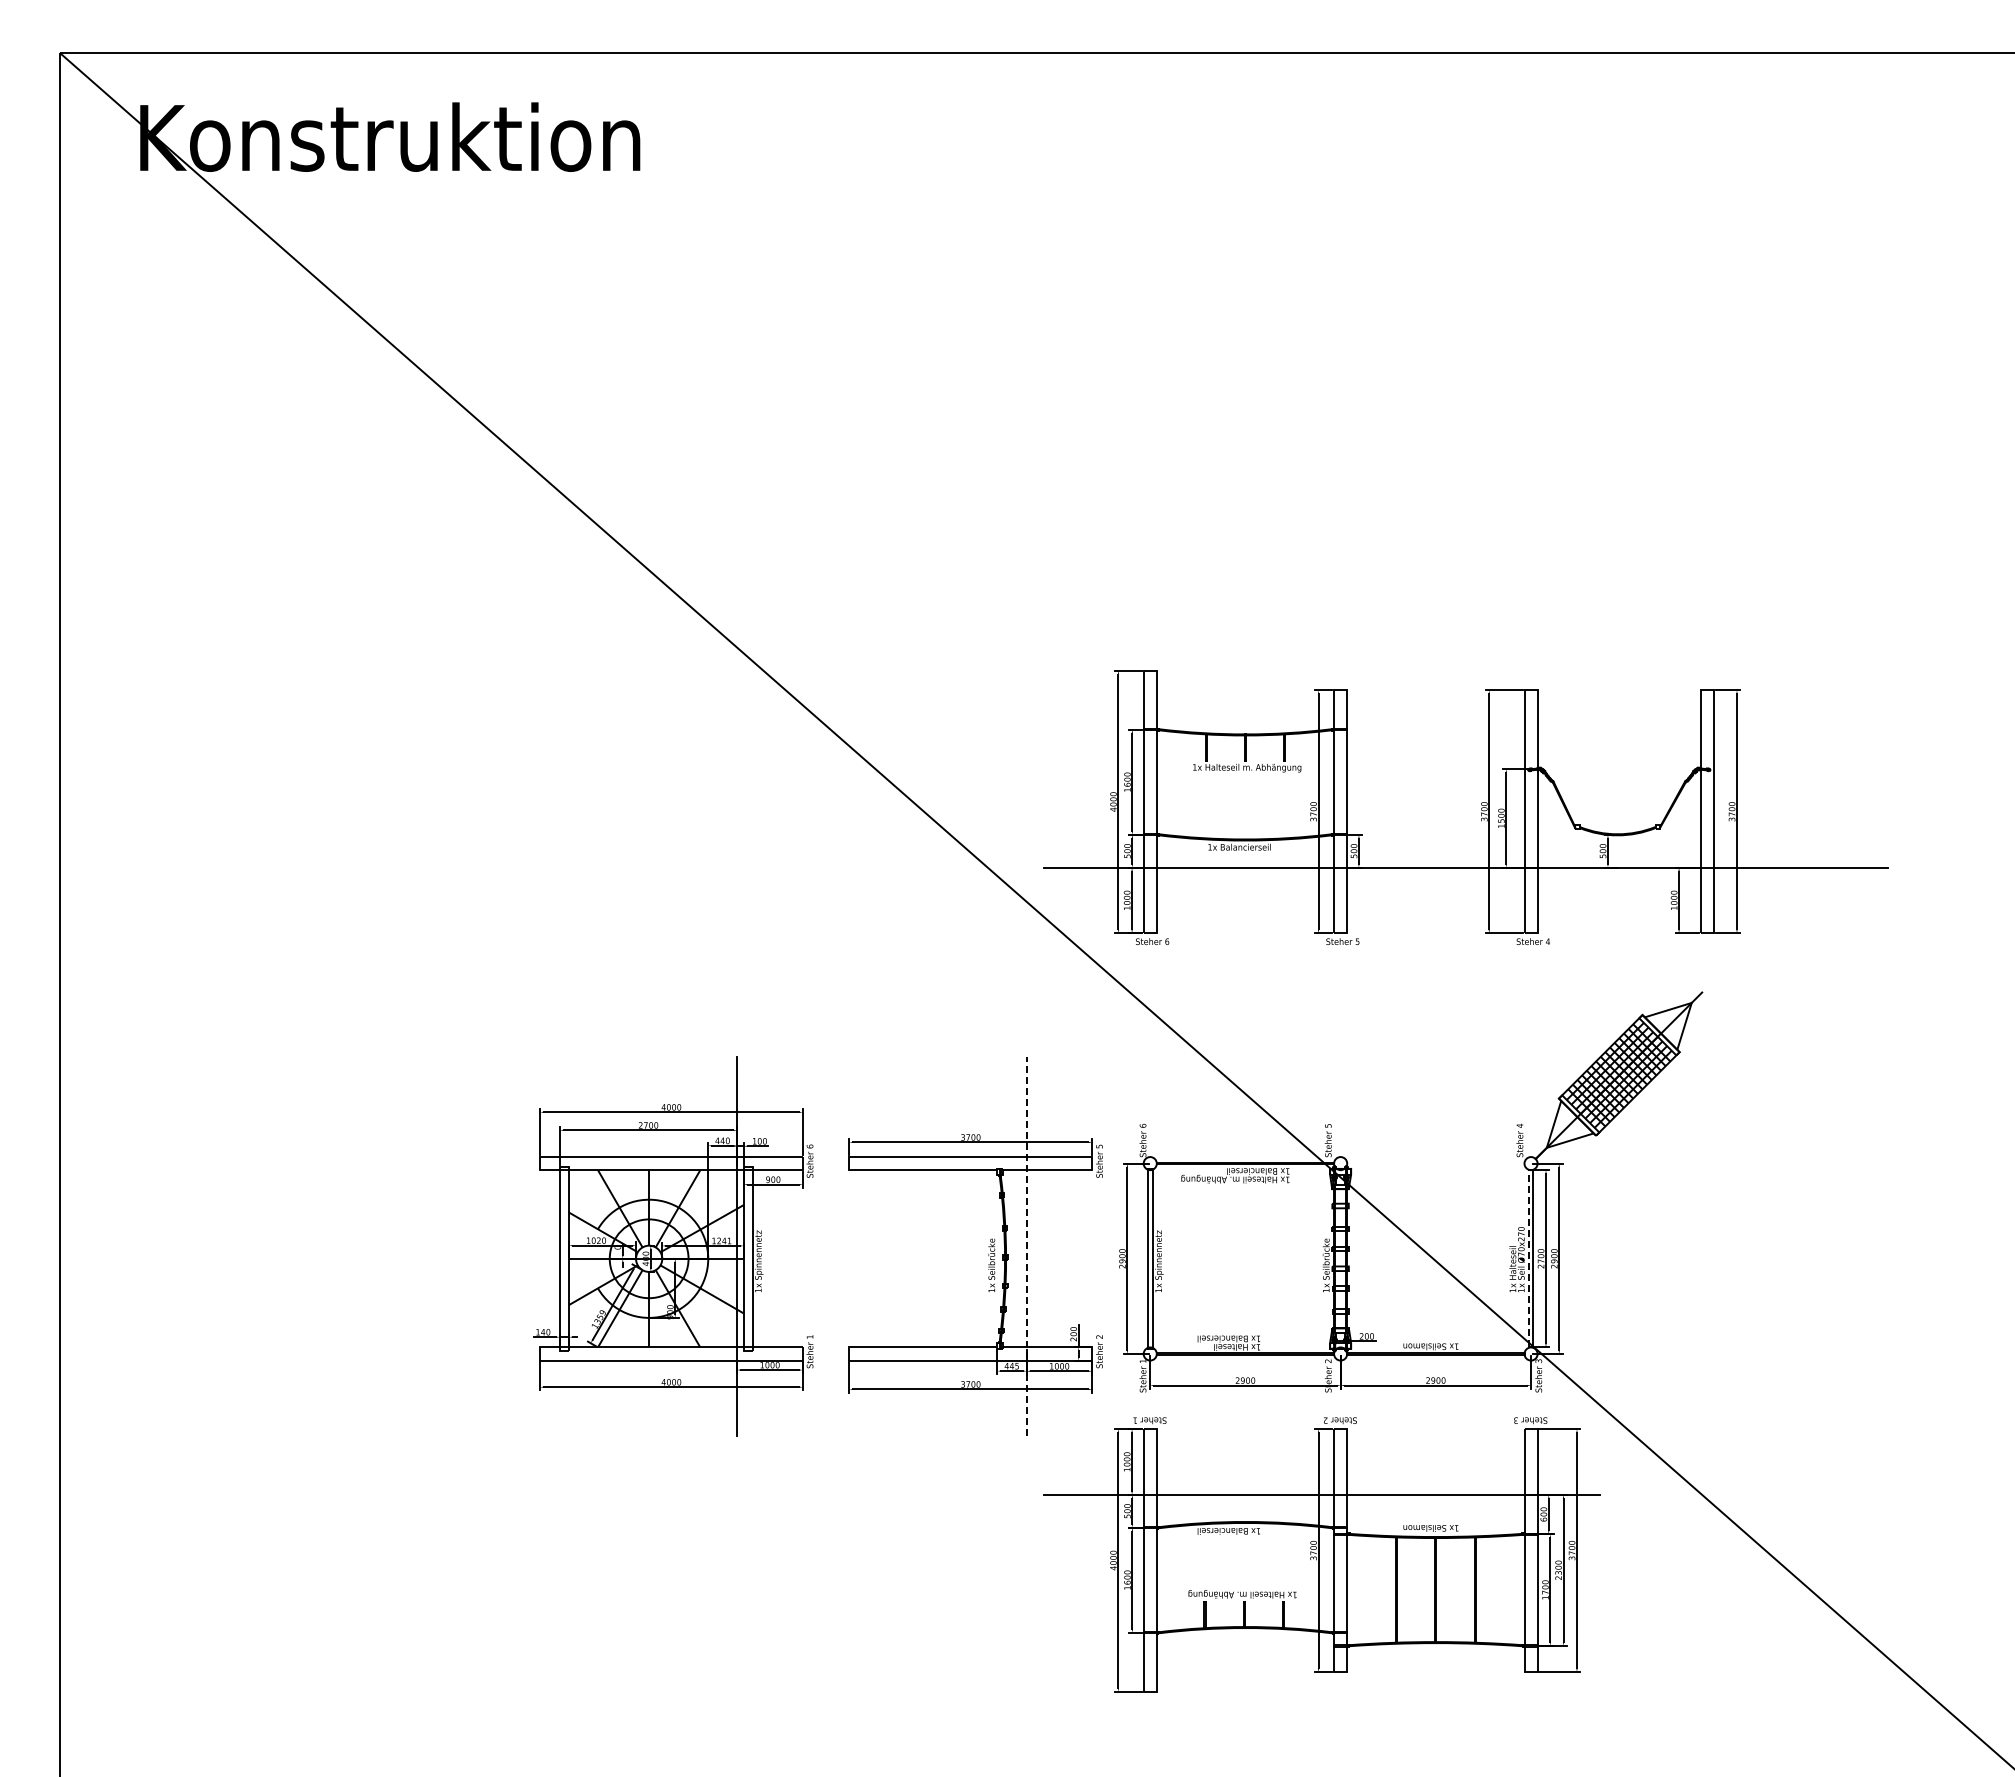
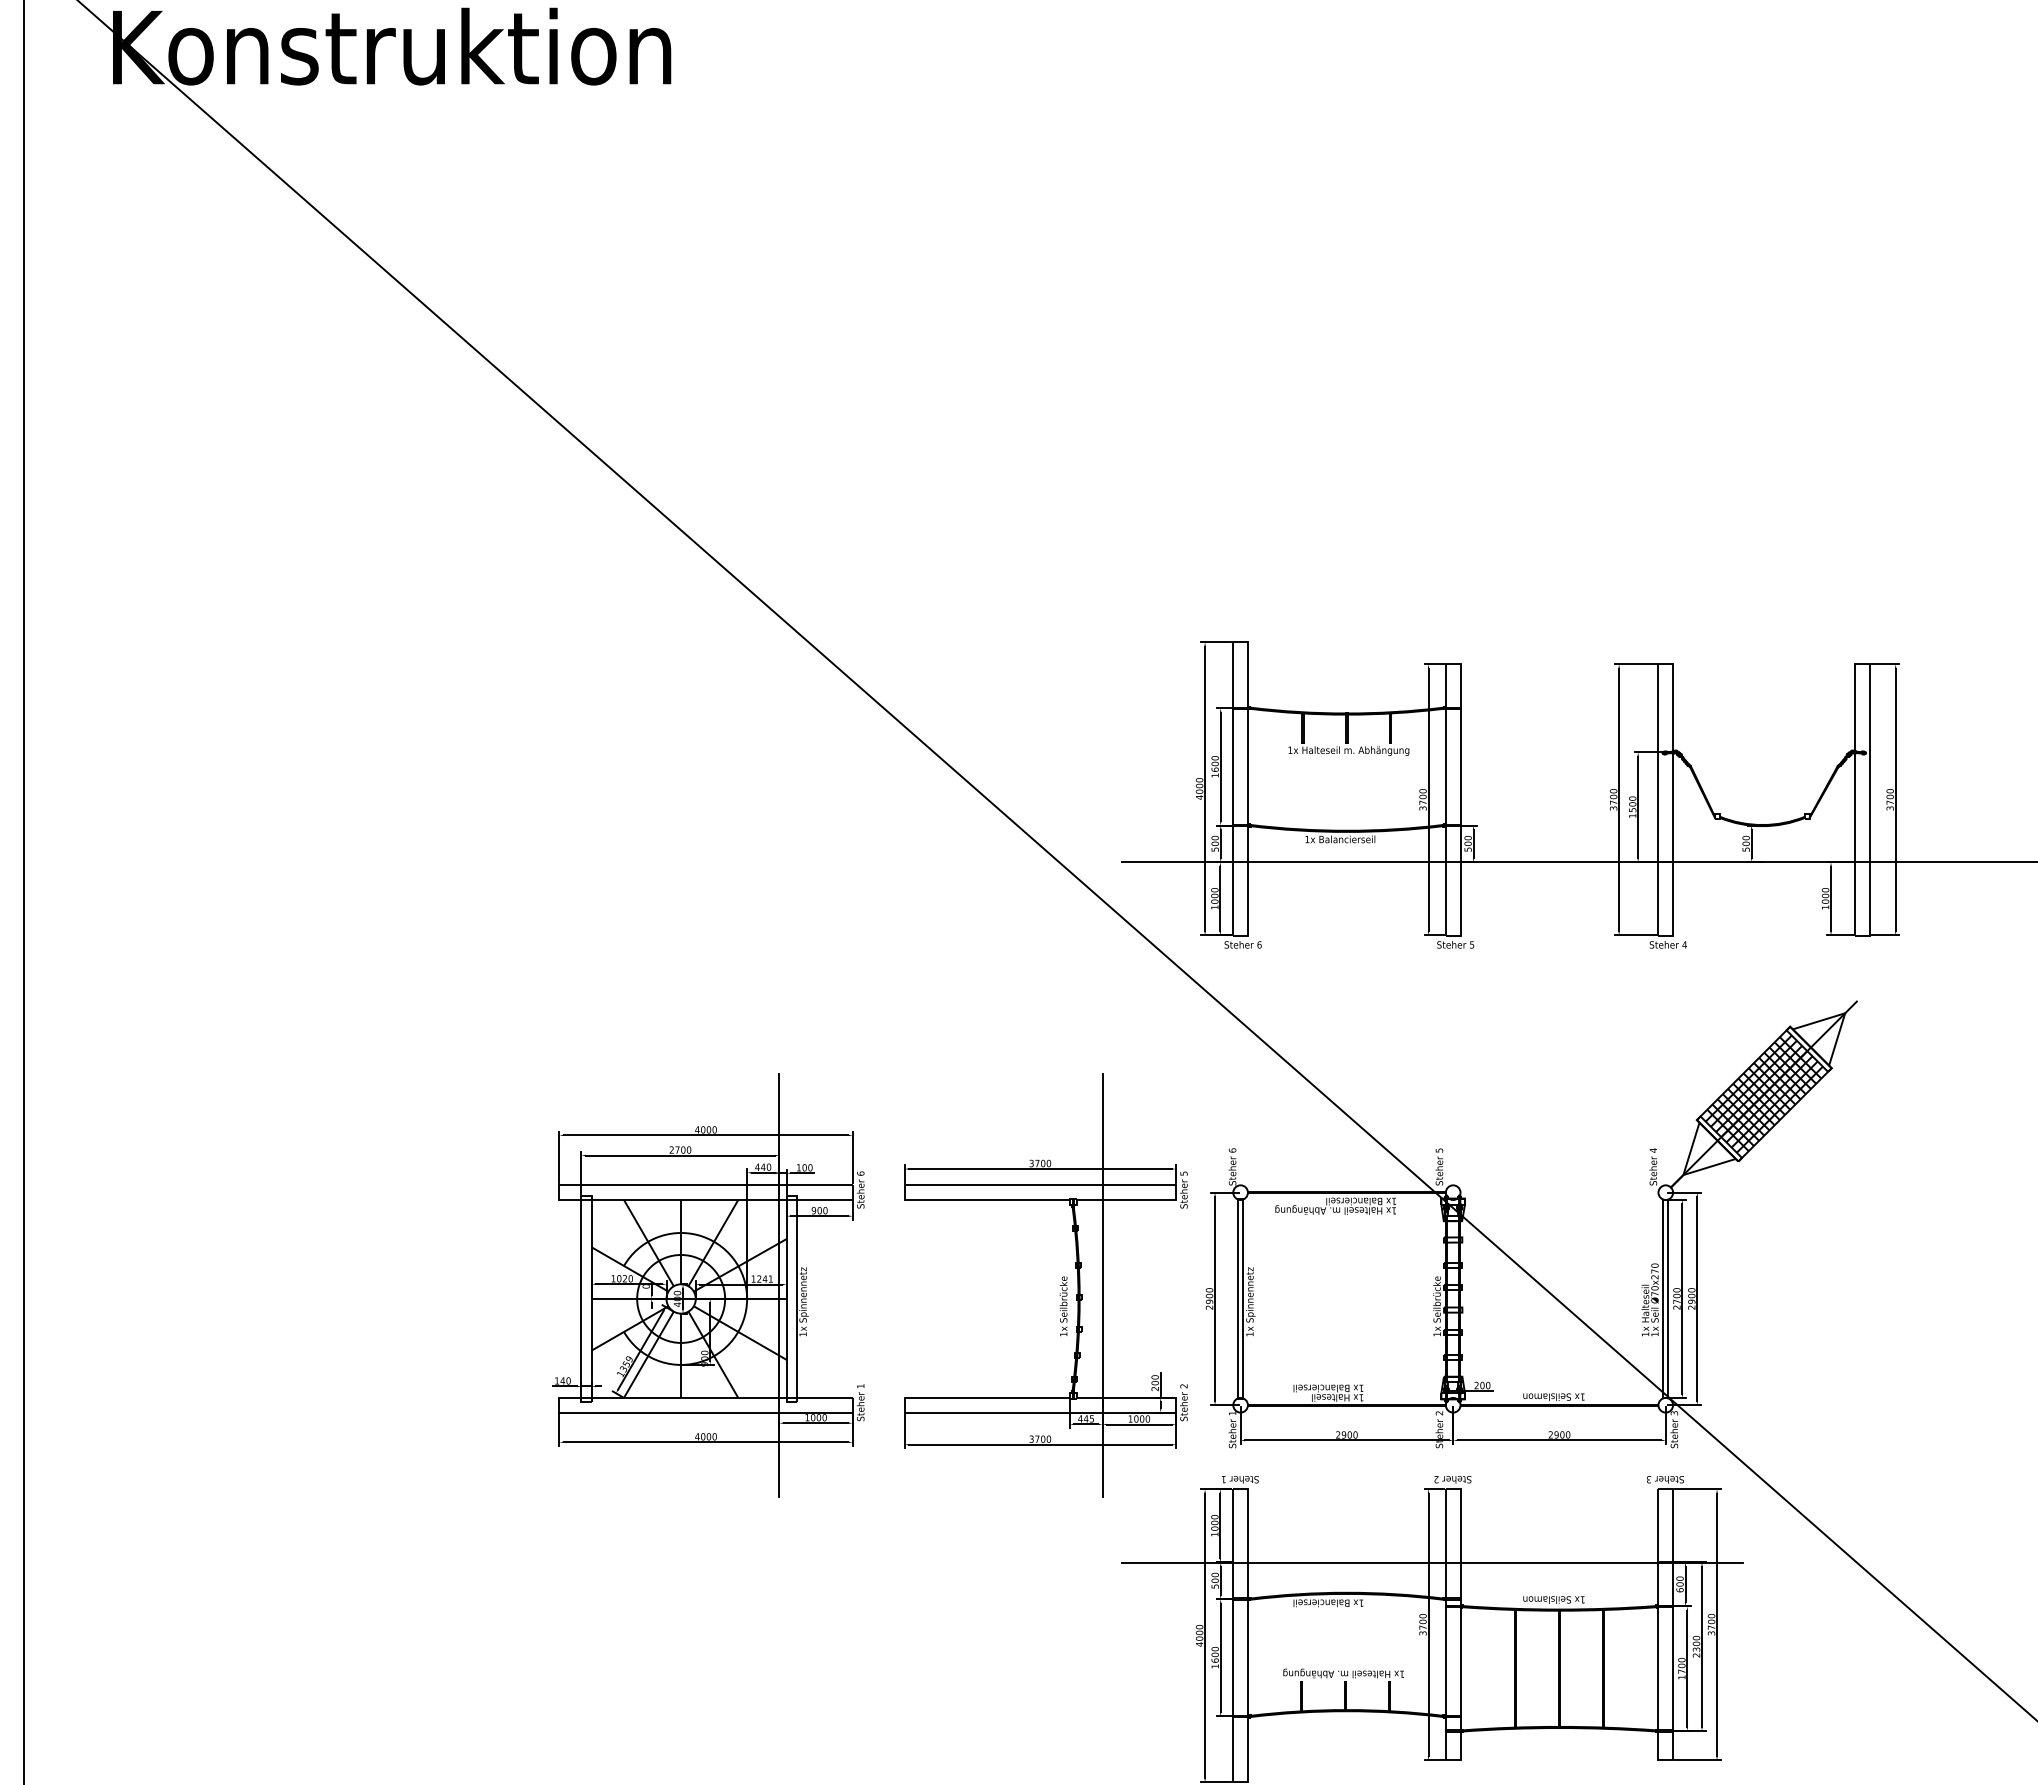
line: (1026, 1246) -> (1102, 1285), dashed -> solid
line: (1528, 1258) -> (1662, 1298), dashed -> solid

